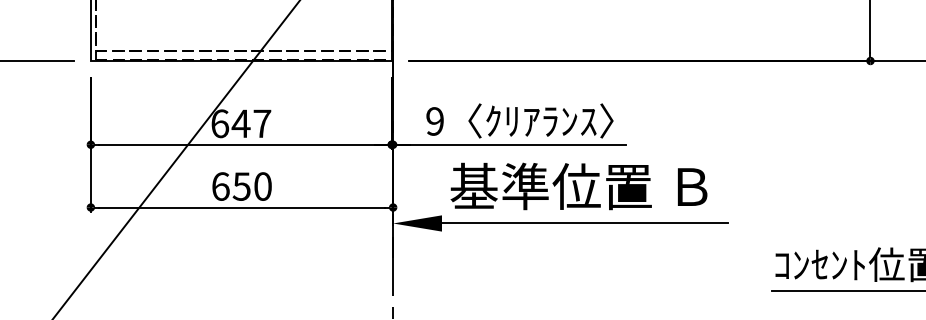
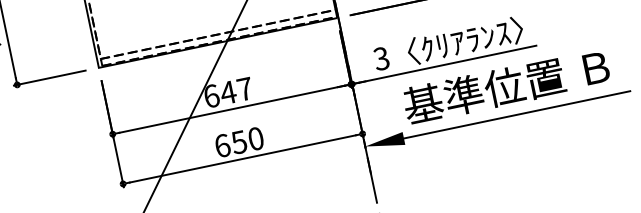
text: (434, 121) -> (381, 58), 9 -> 3

